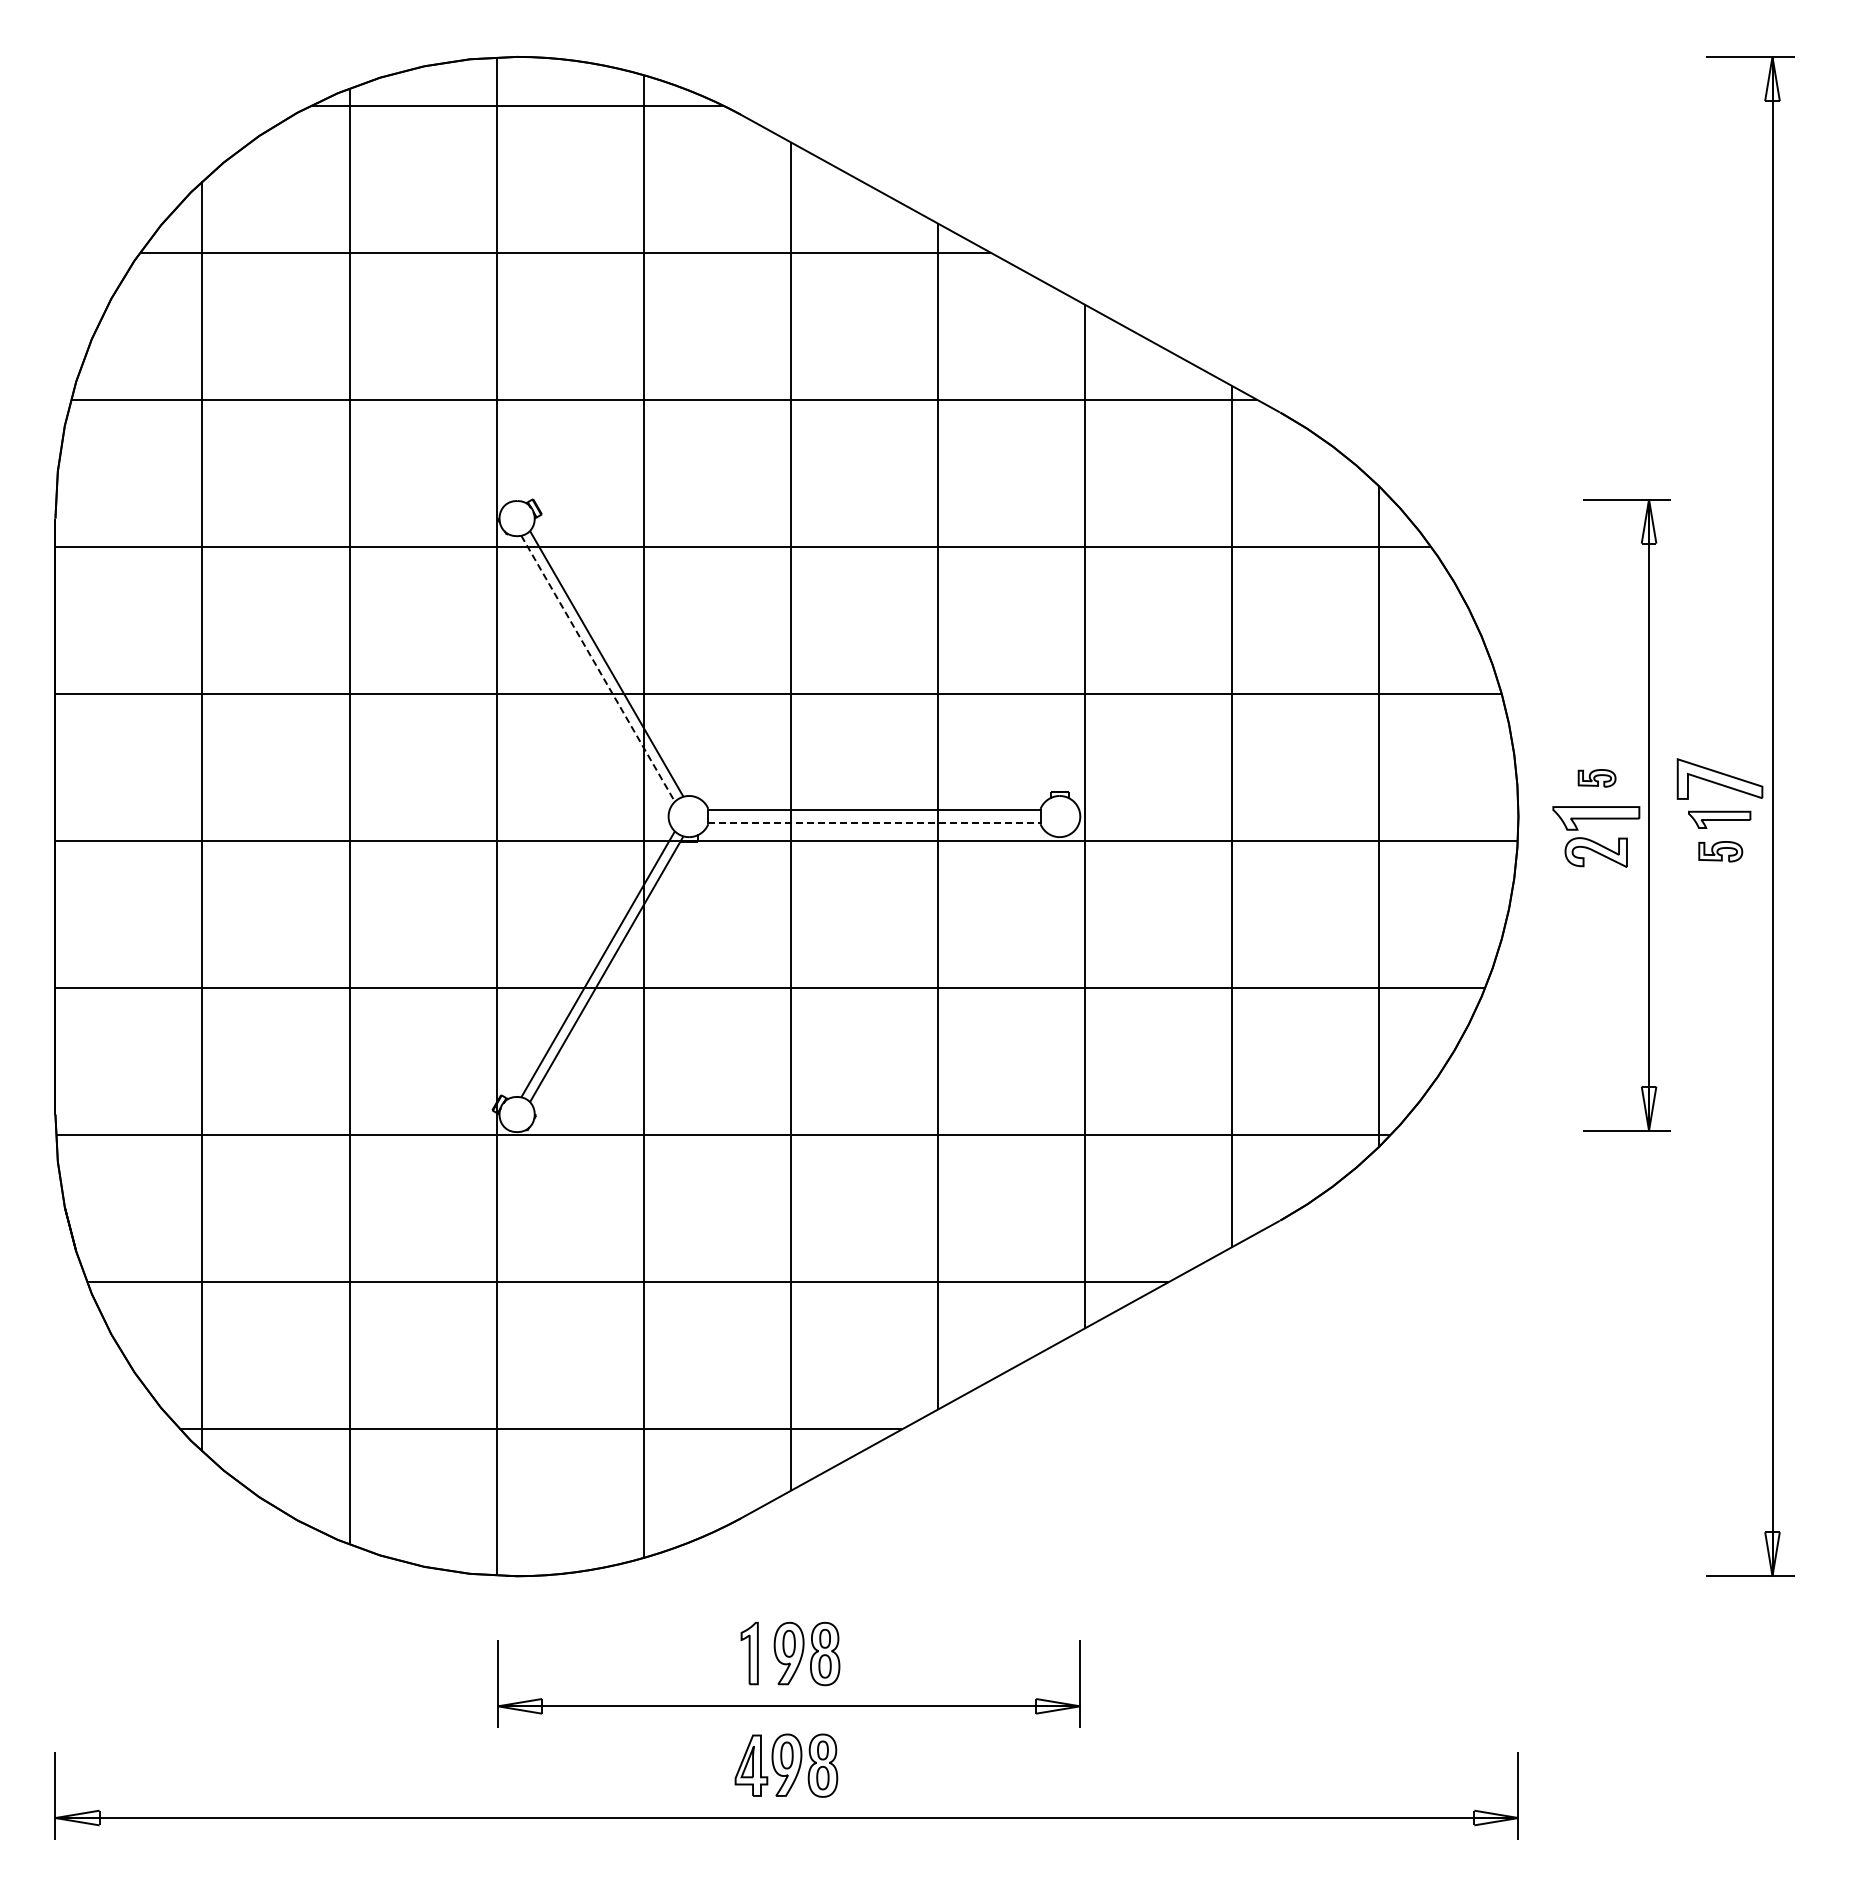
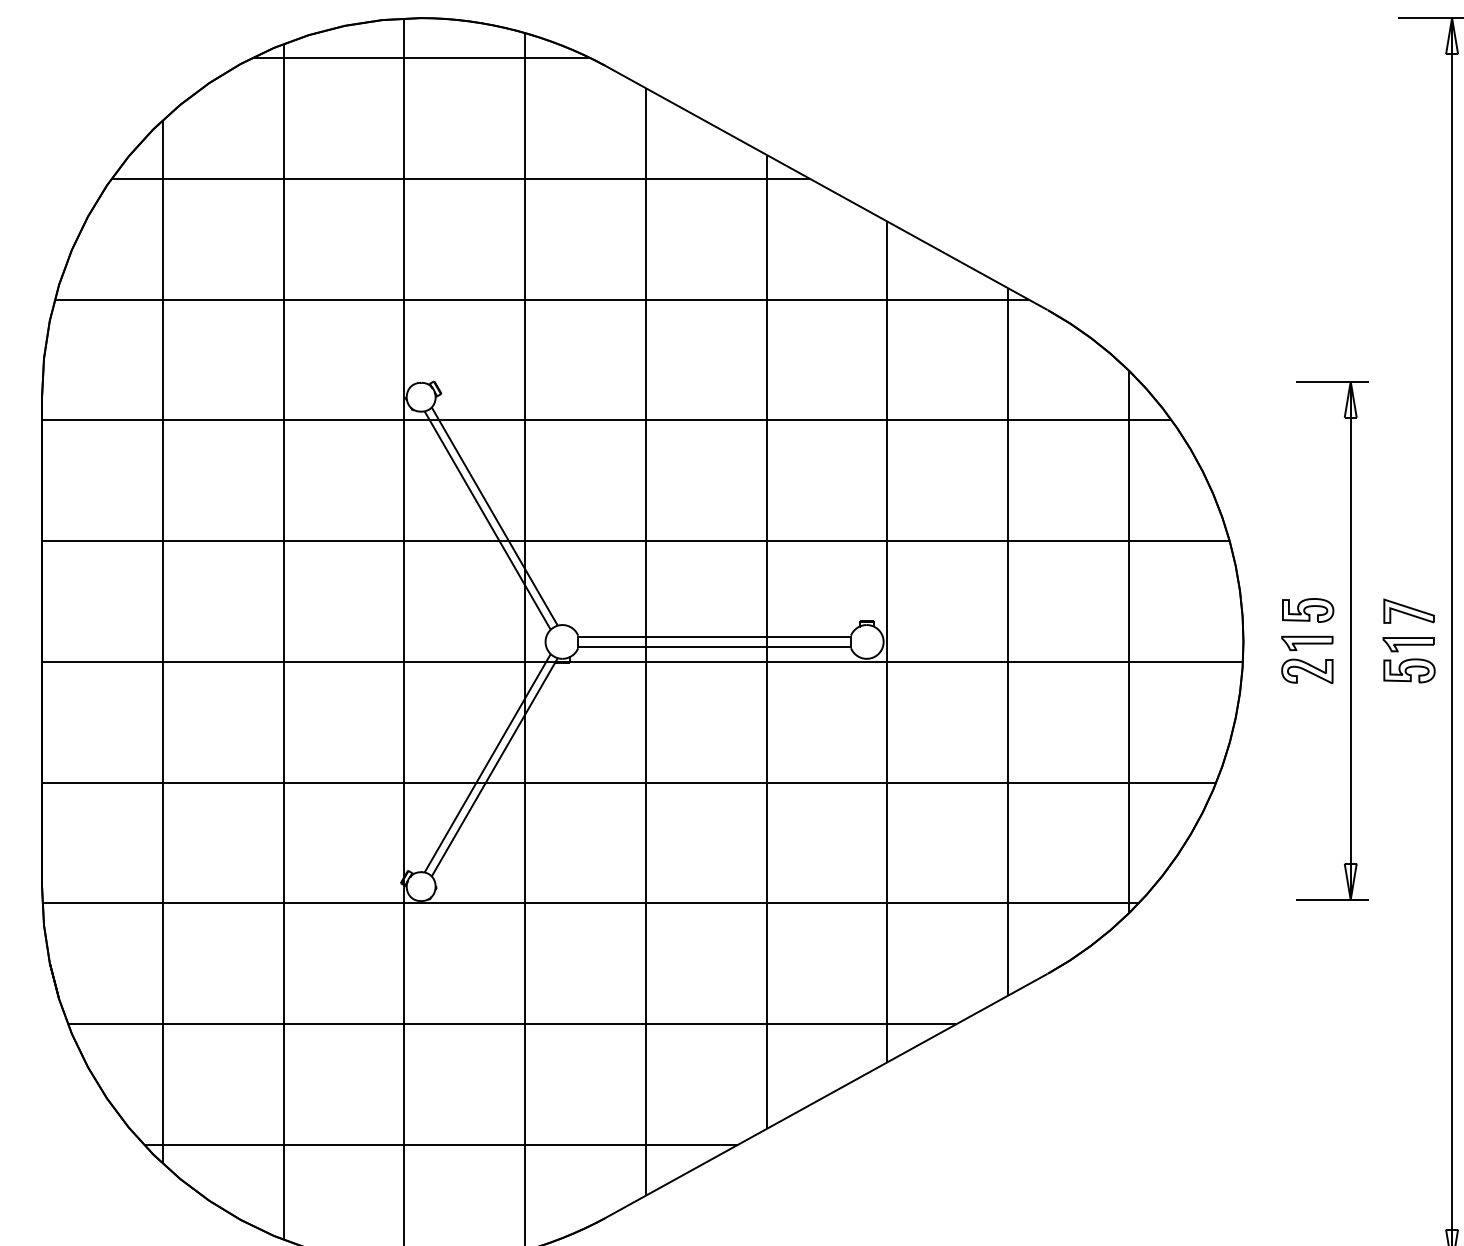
line: (598, 668) -> (488, 520), dashed -> solid
part: (1596, 778) -> (1307, 610), size x1.67
part: (1720, 779) -> (1409, 611), size x0.71
part: (1595, 818) -> (1306, 643), size x0.71
line: (874, 823) -> (714, 647), dashed -> solid
part: (1720, 851) -> (1409, 670), size x1.43

